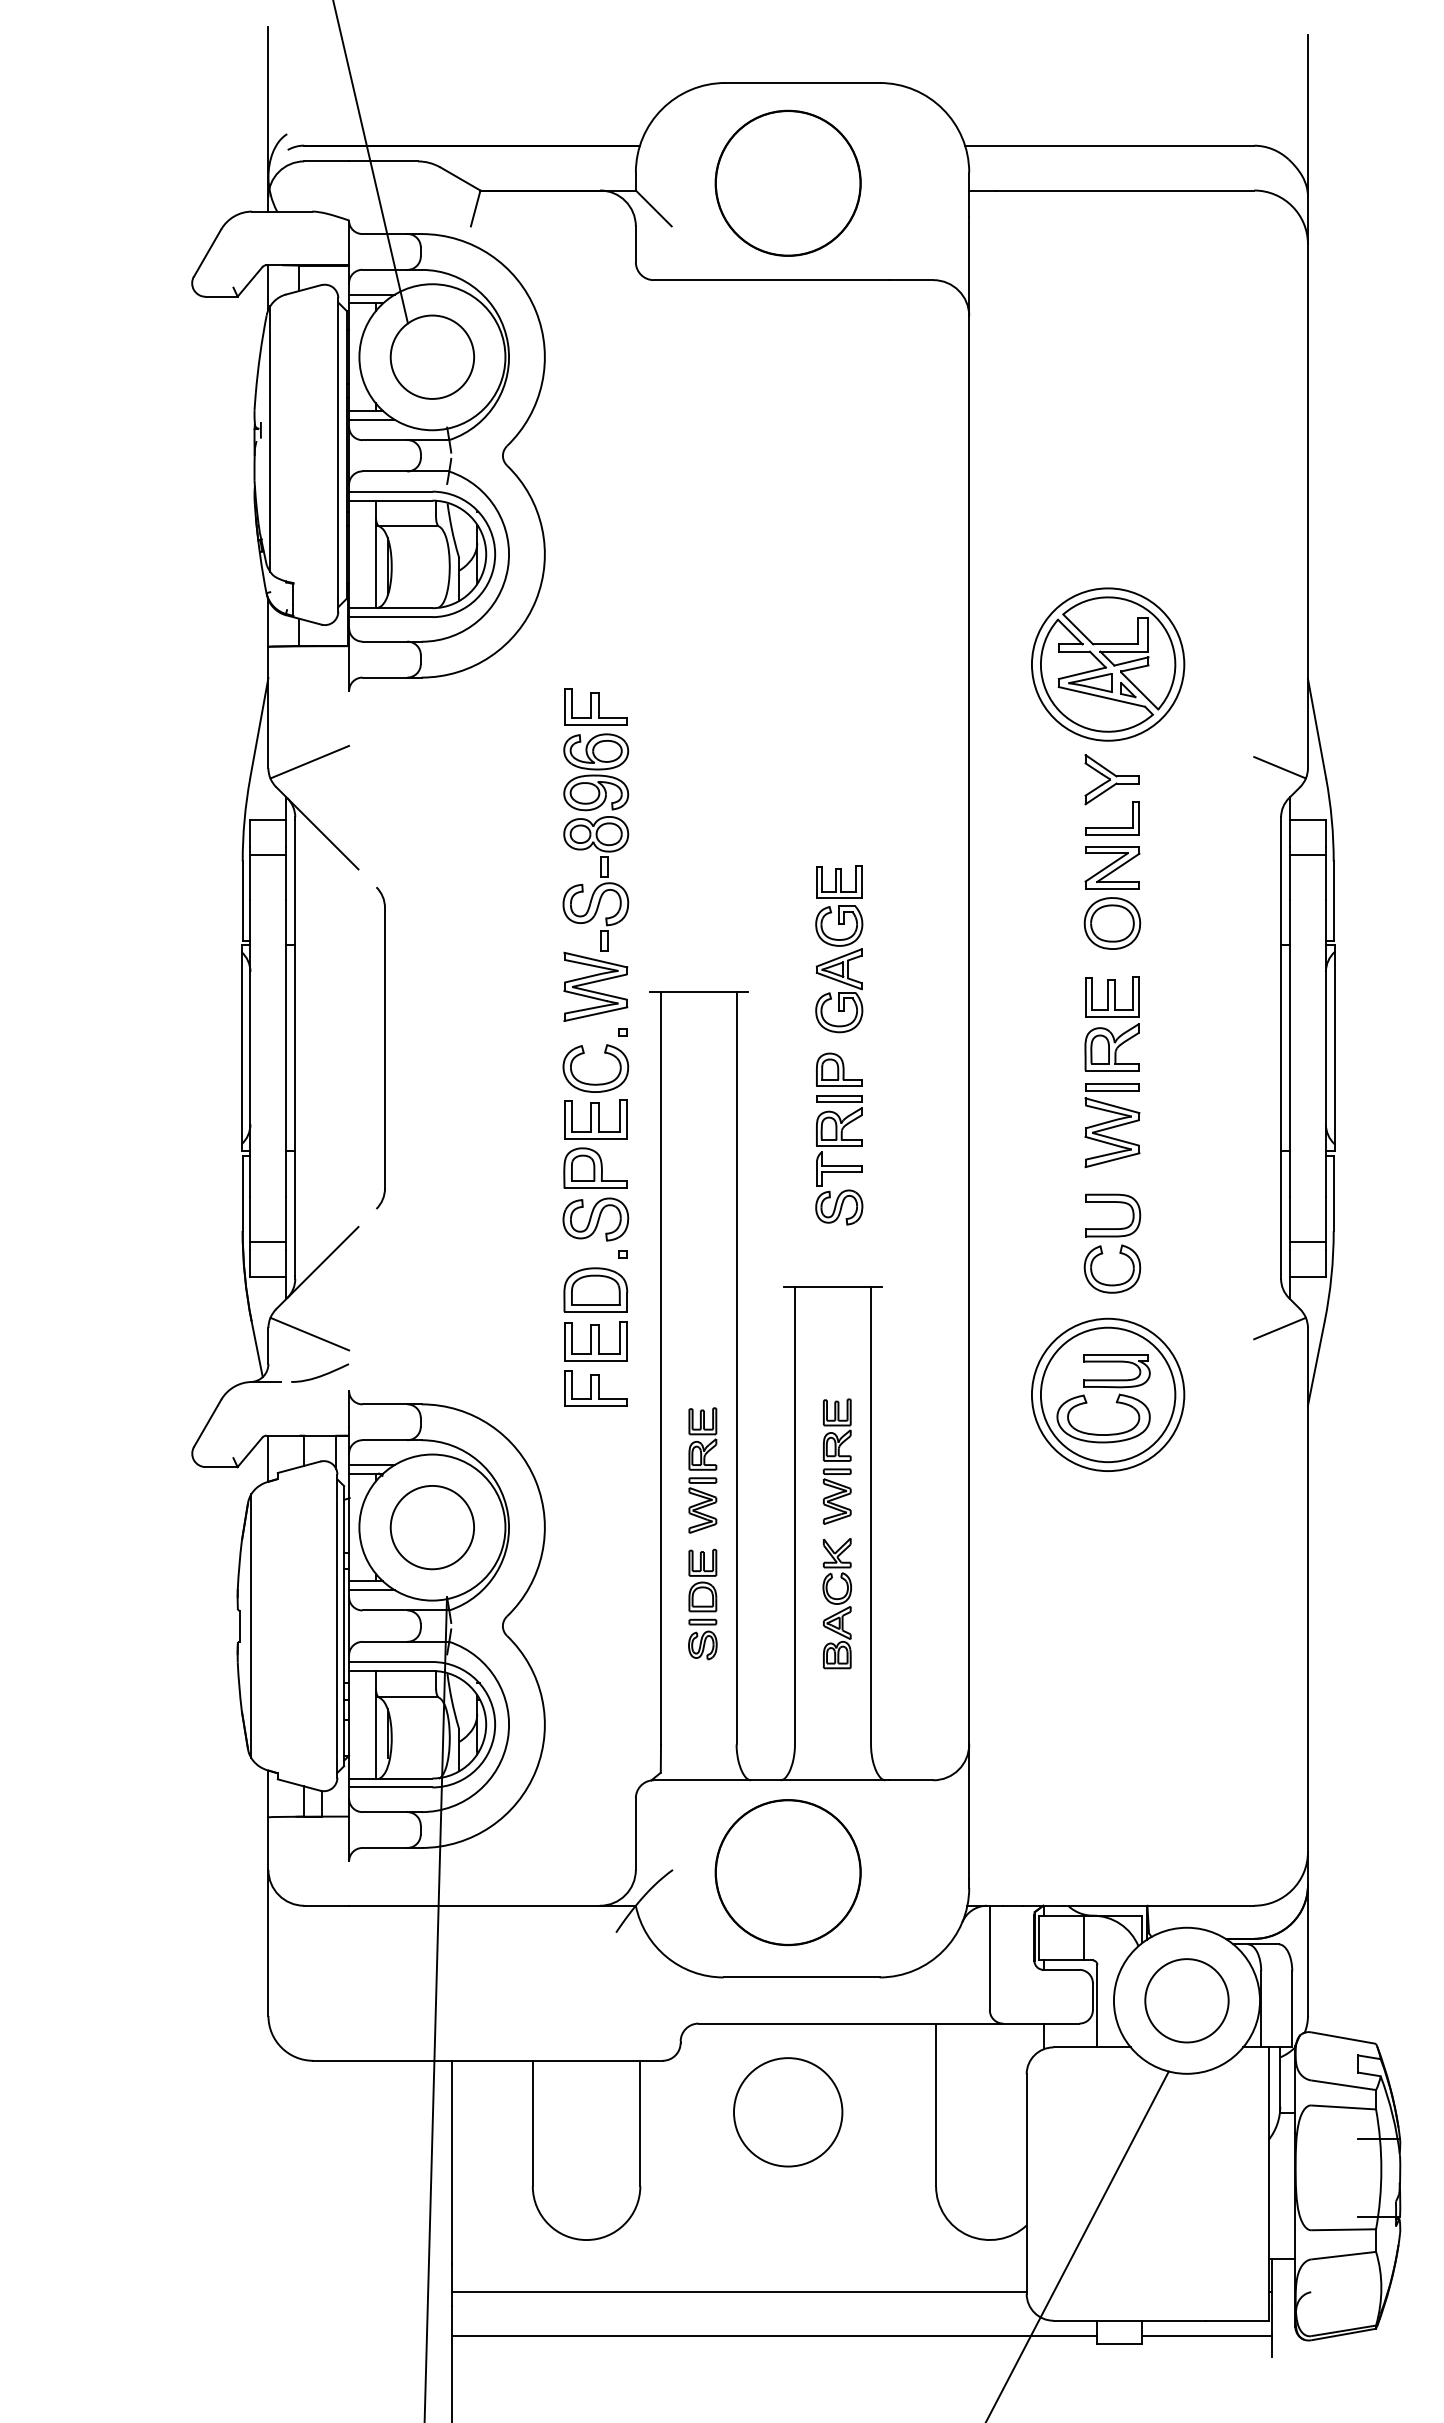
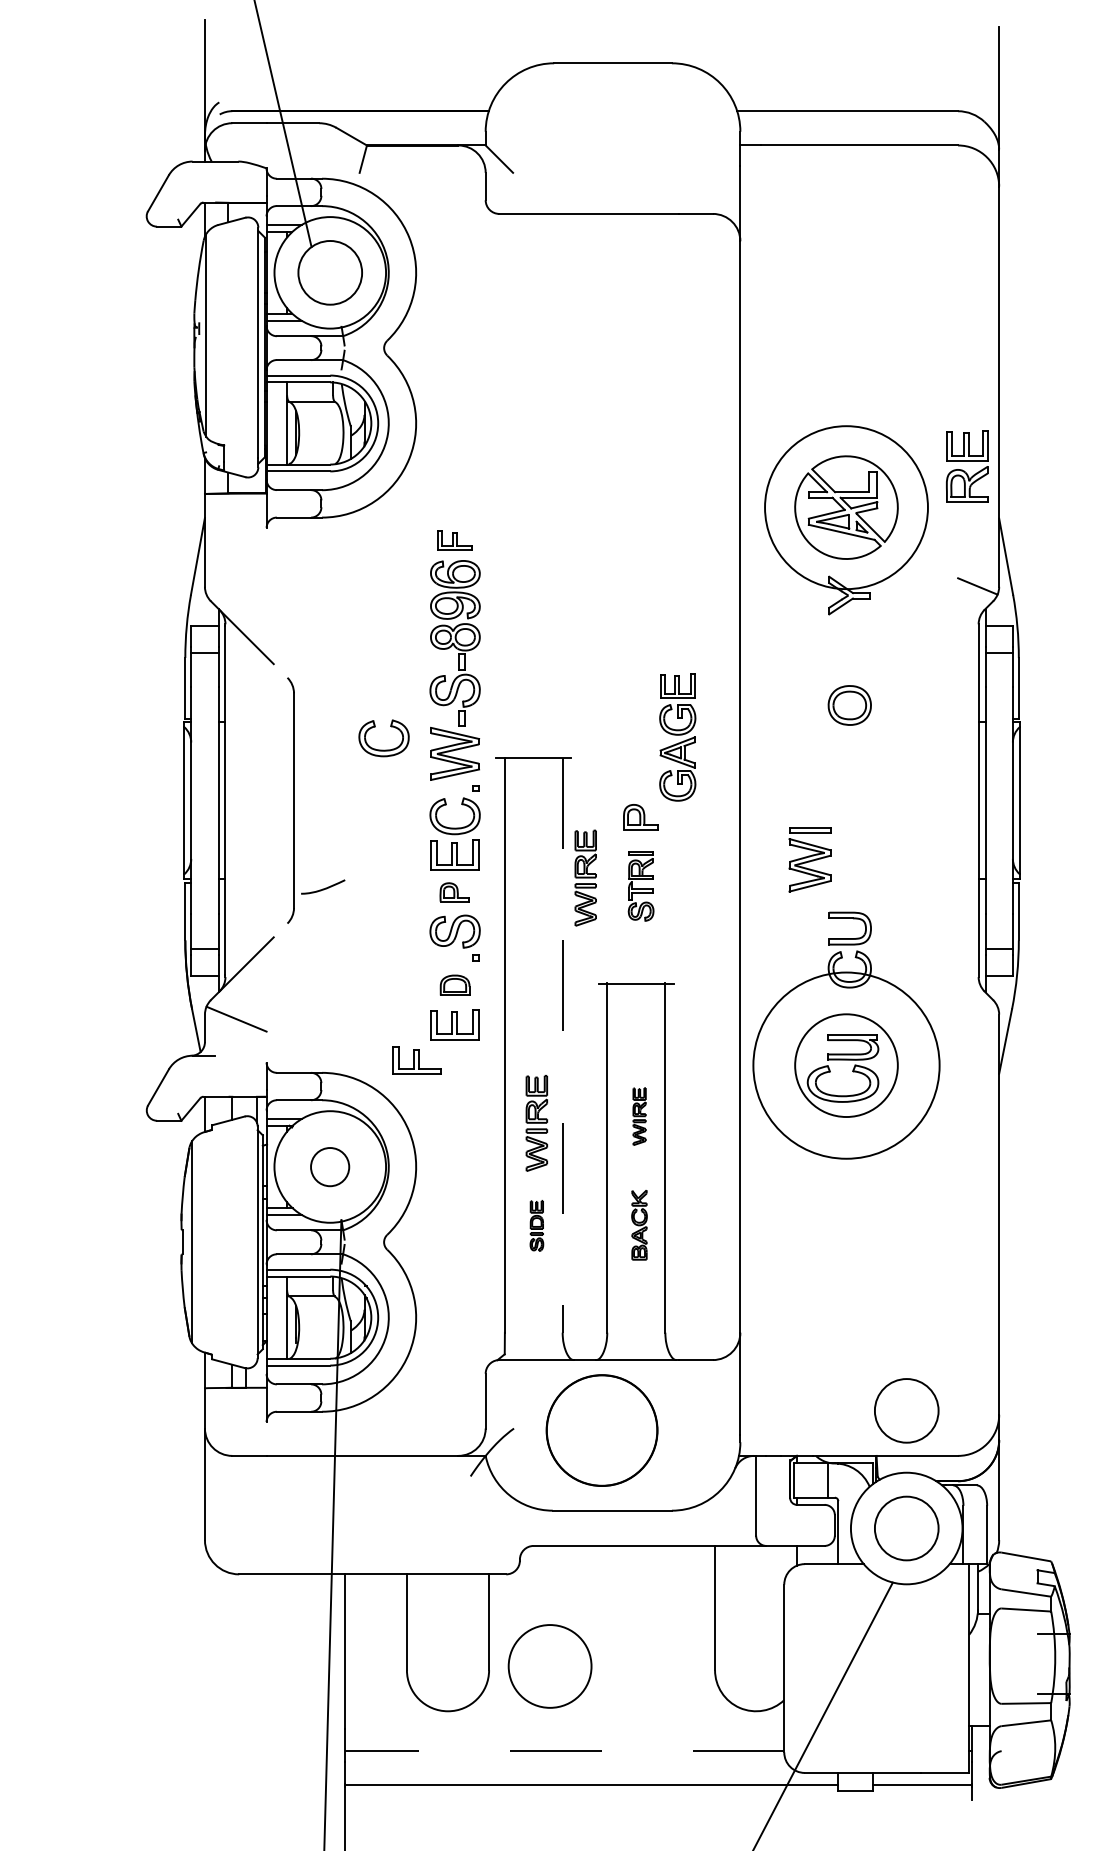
circle: (787, 182) -> (601, 139), removed
circle: (1107, 664) -> (846, 507), size x1.4
part: (595, 706) -> (454, 539), size x0.7
line: (309, 761) -> (236, 581), removed
part: (1112, 827) -> (849, 632), removed
part: (1112, 867) -> (849, 662), removed
part: (839, 949) -> (677, 737), moved
part: (502, 981) -> (383, 749), added
part: (1111, 1023) -> (966, 466), moved
part: (1112, 1125) -> (810, 859), moved
part: (766, 1149) -> (585, 878), added
part: (839, 1160) -> (641, 886), size x0.7
part: (595, 1167) -> (454, 891), size x0.6
part: (595, 1289) -> (454, 985), size x0.6
line: (1279, 1328) -> (977, 1014), removed
line: (736, 1368) -> (562, 1045), solid -> dashed
curve: (322, 1374) -> (324, 888), moved
part: (595, 1388) -> (416, 1060), moved
circle: (1107, 1394) -> (846, 1065), size x1.6
part: (837, 1461) -> (639, 1116), size x0.6
circle: (431, 1527) -> (329, 1166), size x0.6
part: (836, 1603) -> (638, 1224), size x0.7
part: (702, 1604) -> (536, 1225), size x0.6
circle: (1186, 1846) -> (906, 1410), added
circle: (788, 2112) -> (550, 1666), moved
line: (738, 2292) -> (564, 1751), solid -> dashed

